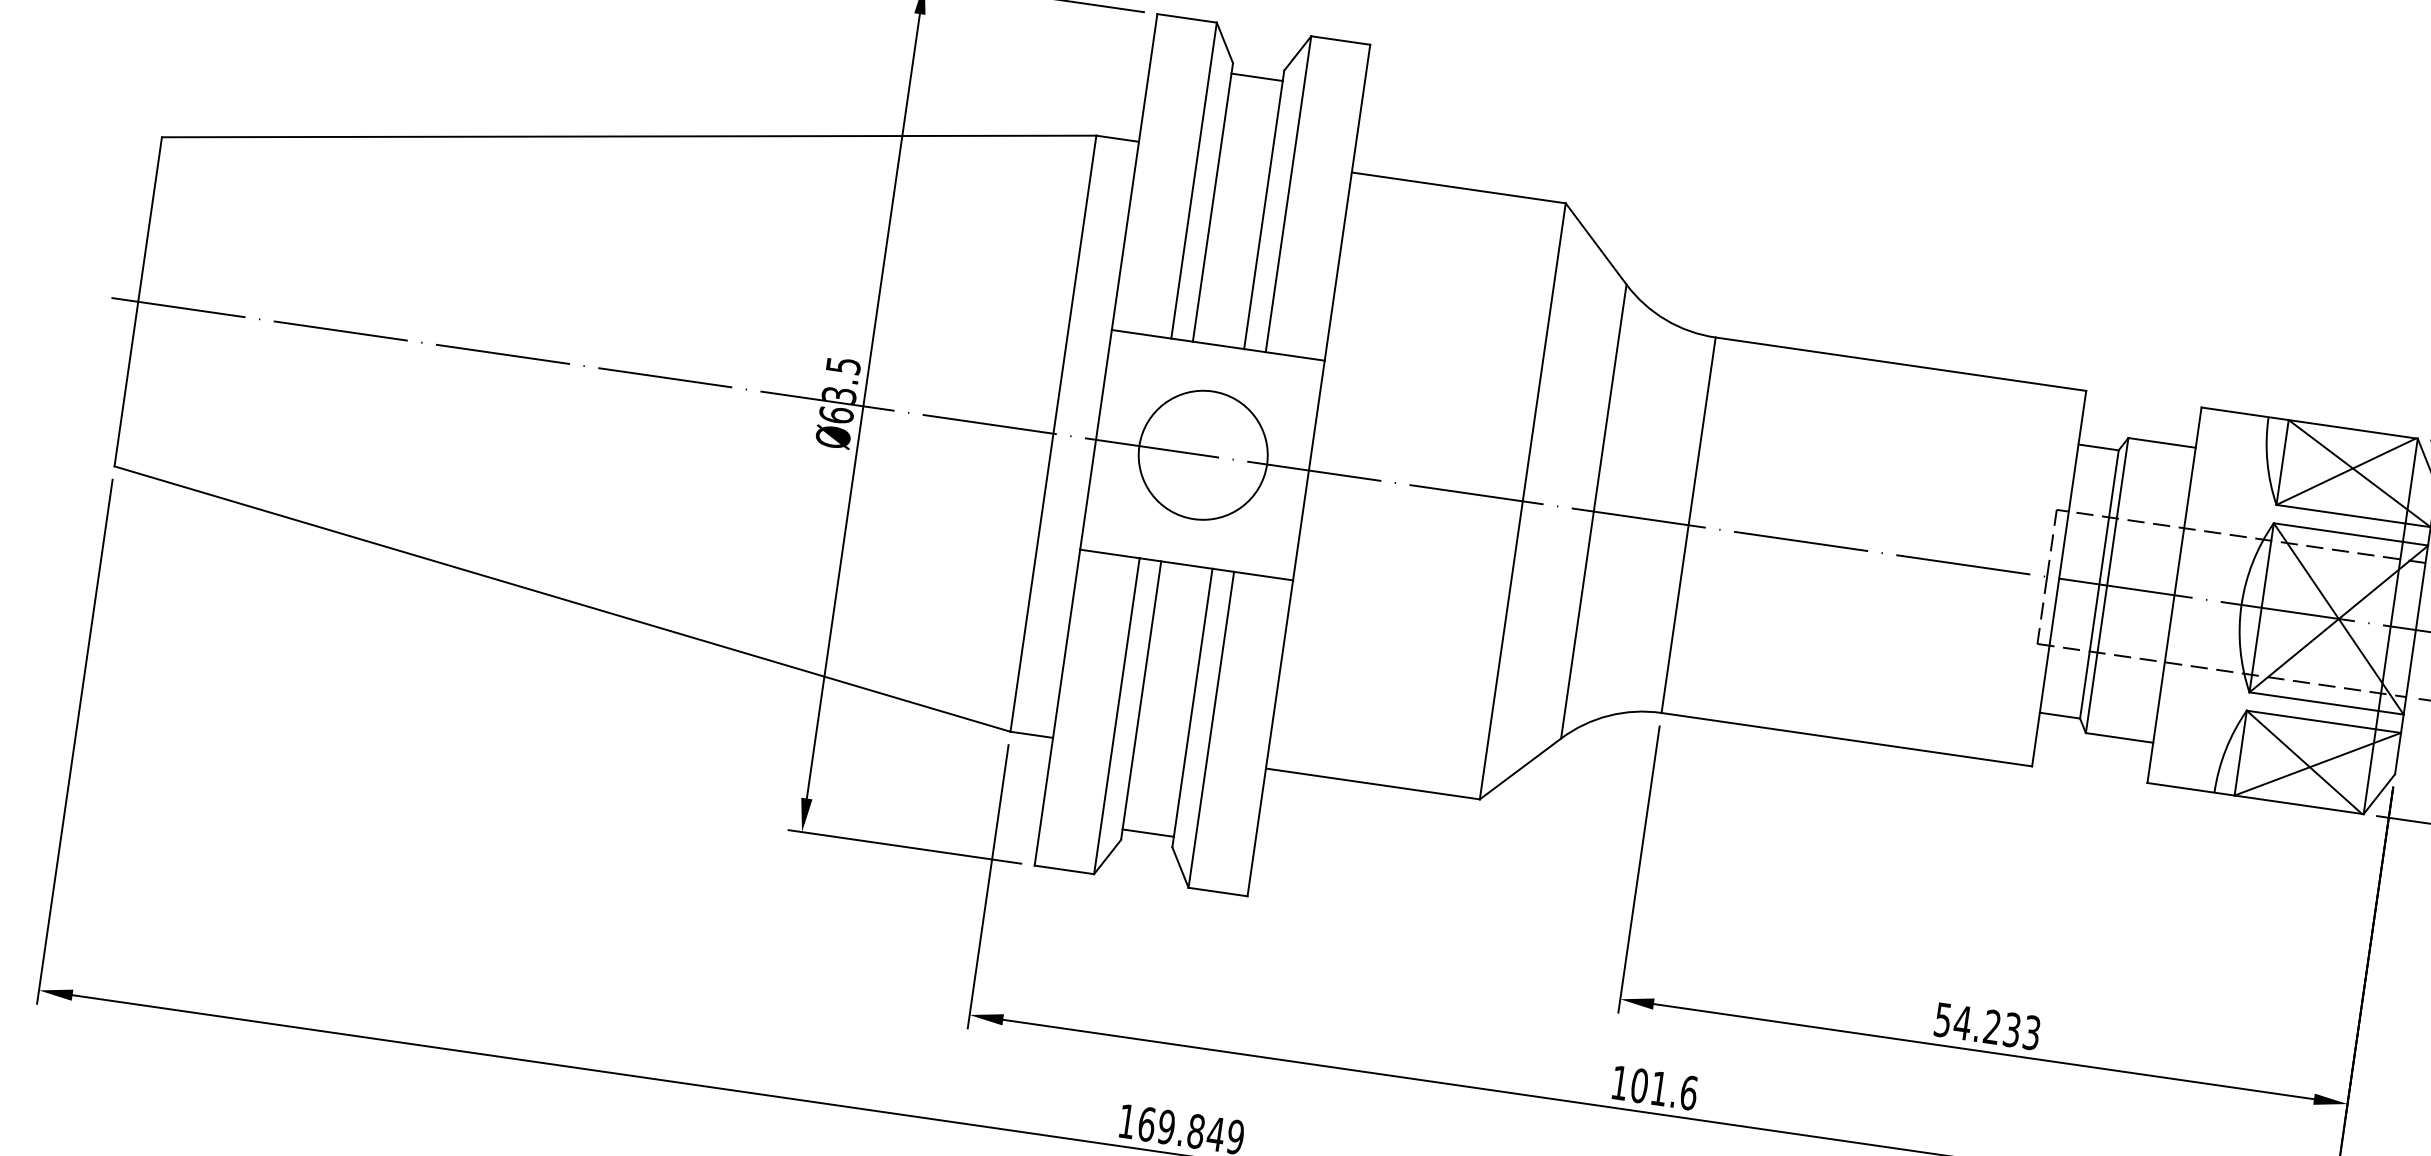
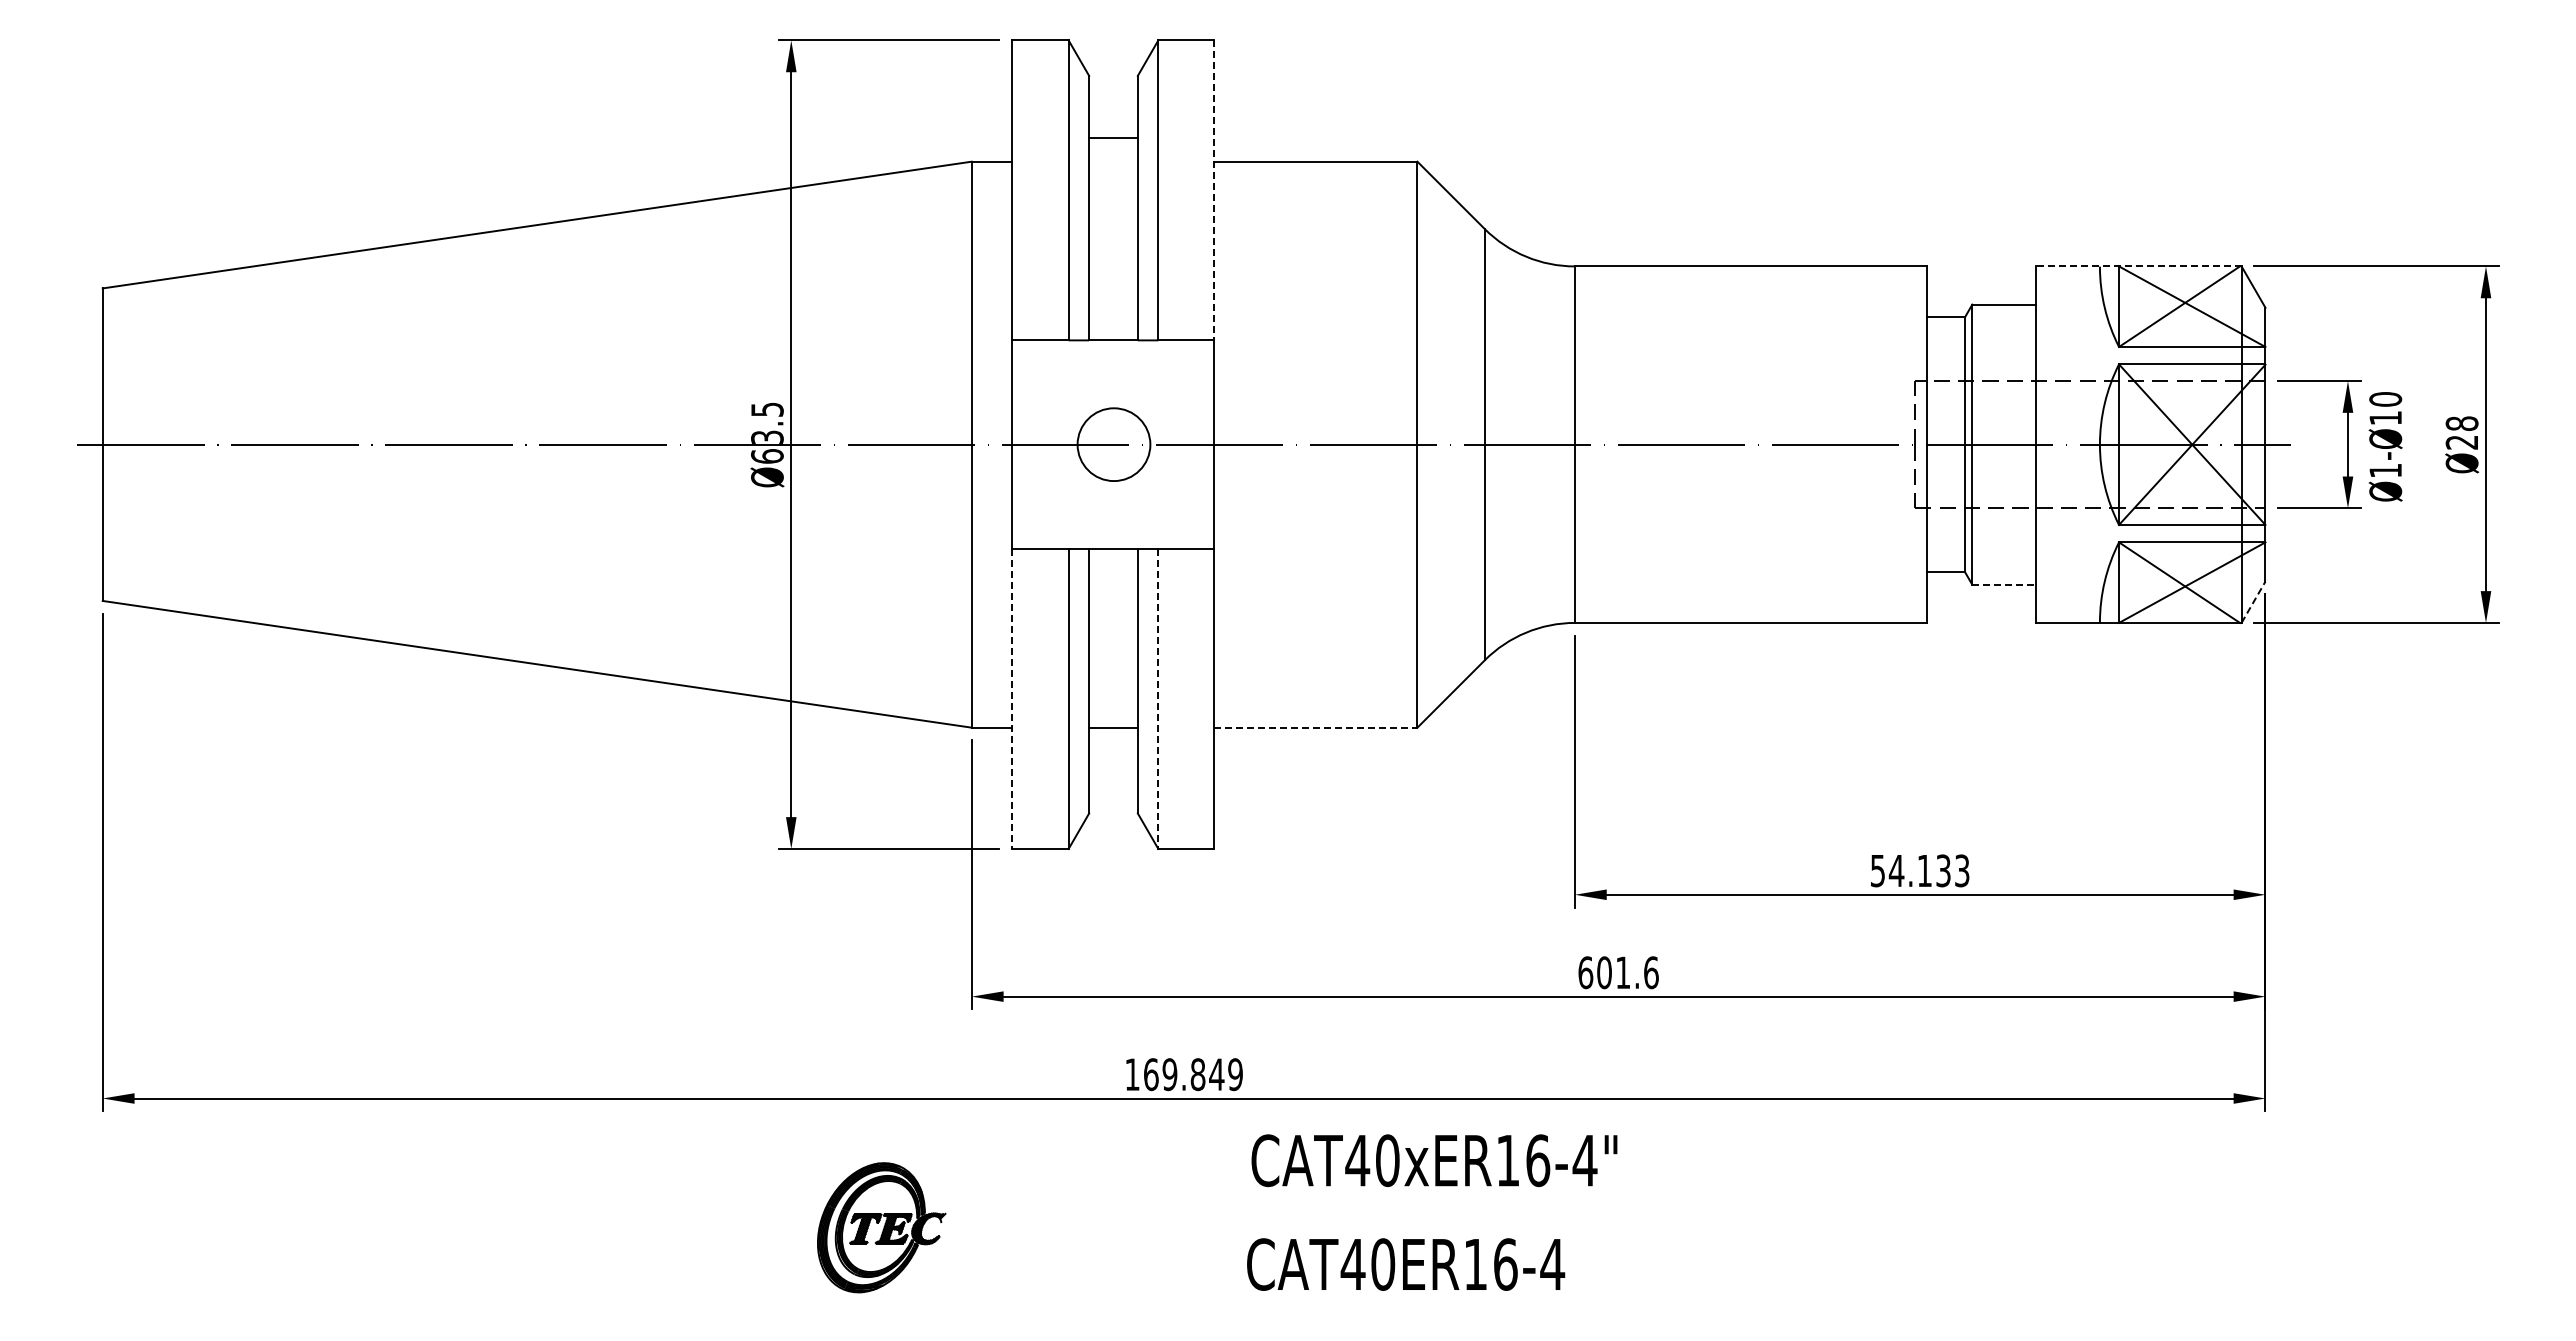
line: (1257, 76) -> (1113, 137), moved
line: (1347, 202) -> (1214, 190), solid -> dashed
line: (2309, 423) -> (2138, 266), solid -> dashed
circle: (1202, 455) -> (1113, 444), size x0.6
line: (1057, 707) -> (1012, 698), solid -> dashed
line: (1211, 729) -> (1158, 698), solid -> dashed
line: (2119, 737) -> (2004, 584), solid -> dashed
line: (1372, 783) -> (1315, 727), solid -> dashed
line: (2379, 794) -> (2253, 602), solid -> dashed
line: (1148, 833) -> (1113, 727), moved
text: (1992, 1026) -> (1924, 870), 54.233 -> 54.133
text: (1619, 1082) -> (1585, 972), 101.6 -> 601.6

